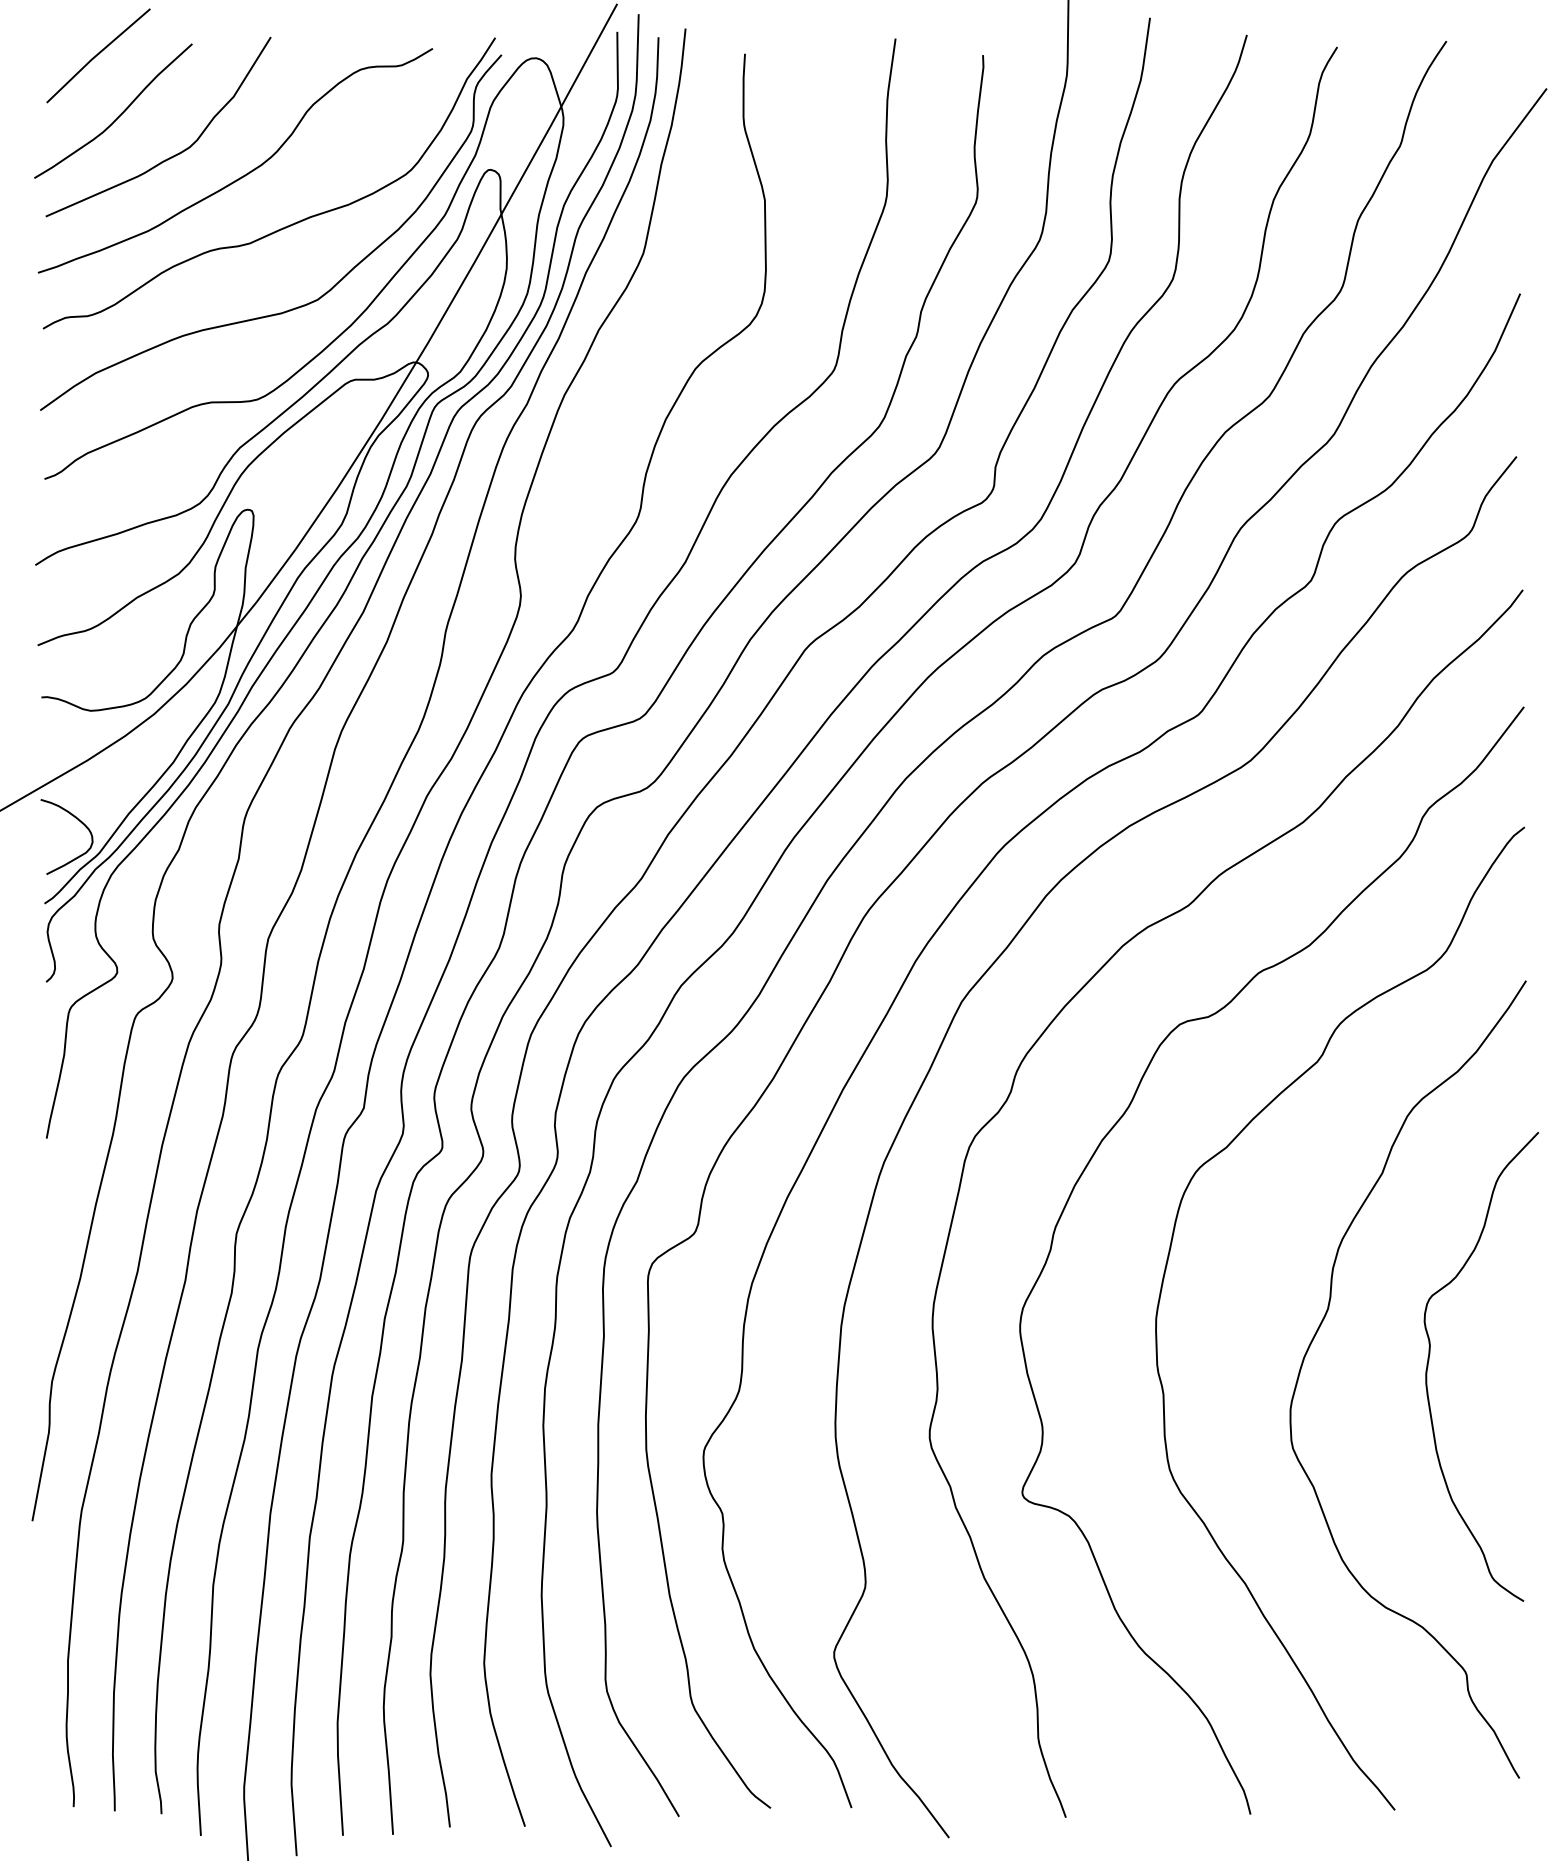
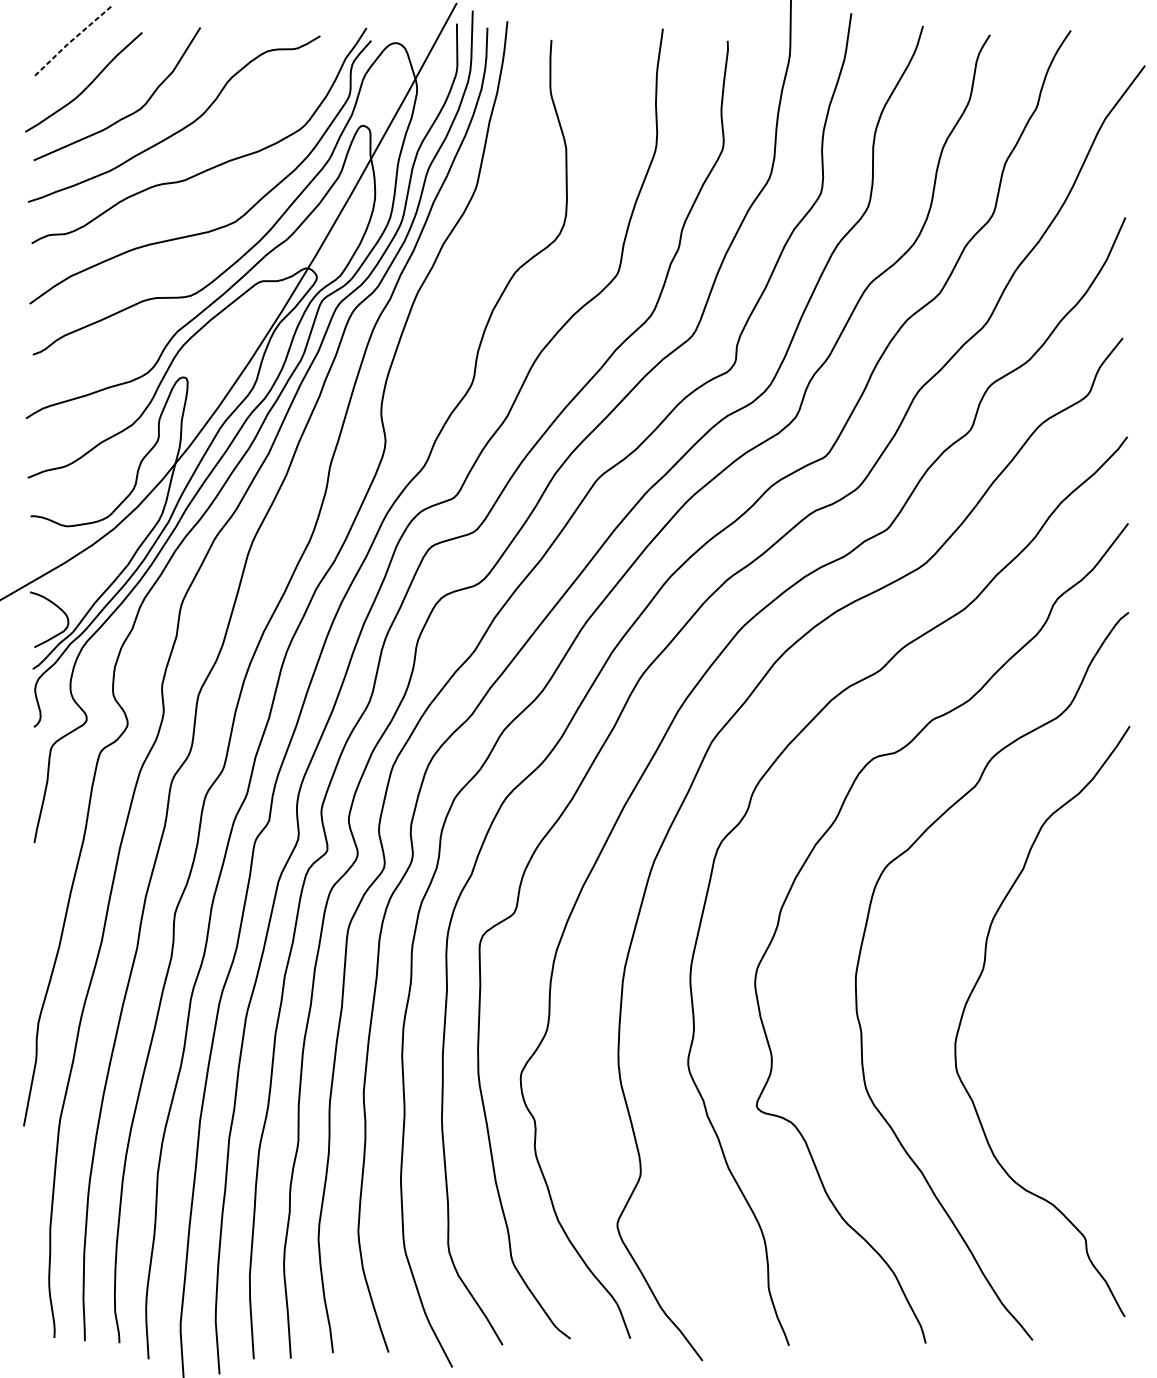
line: (96, 55) -> (71, 41), solid -> dashed
curve: (1429, 1360) -> (1058, 1007), removed

